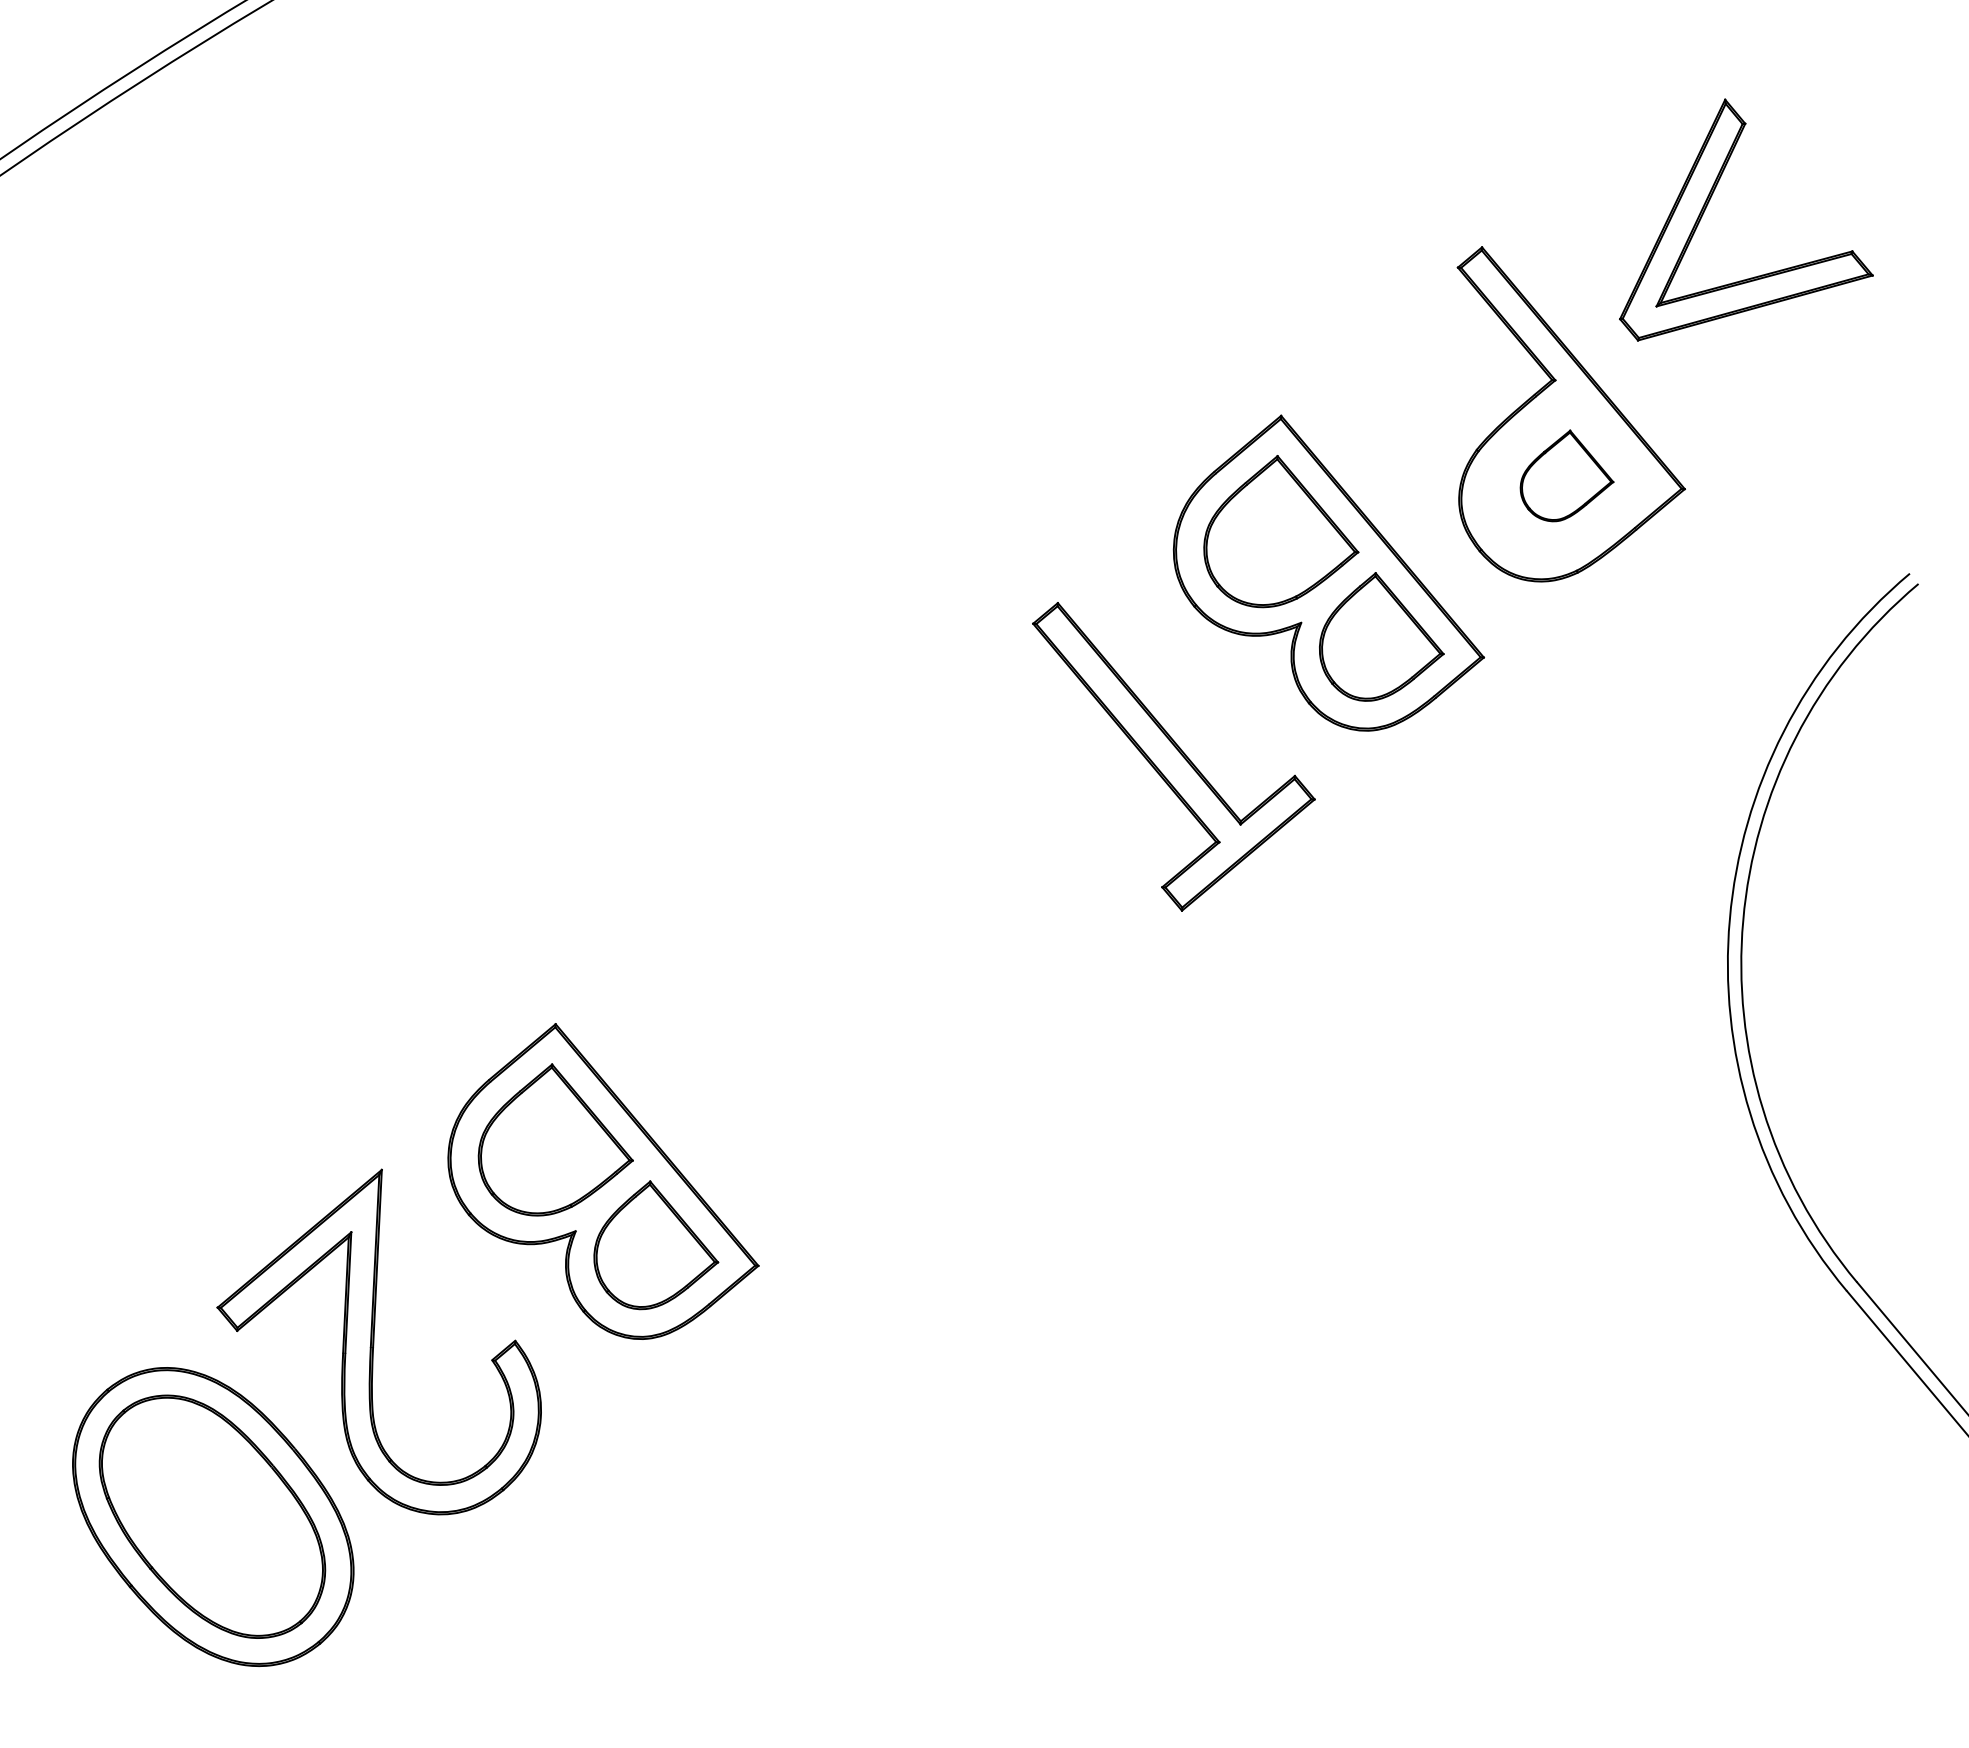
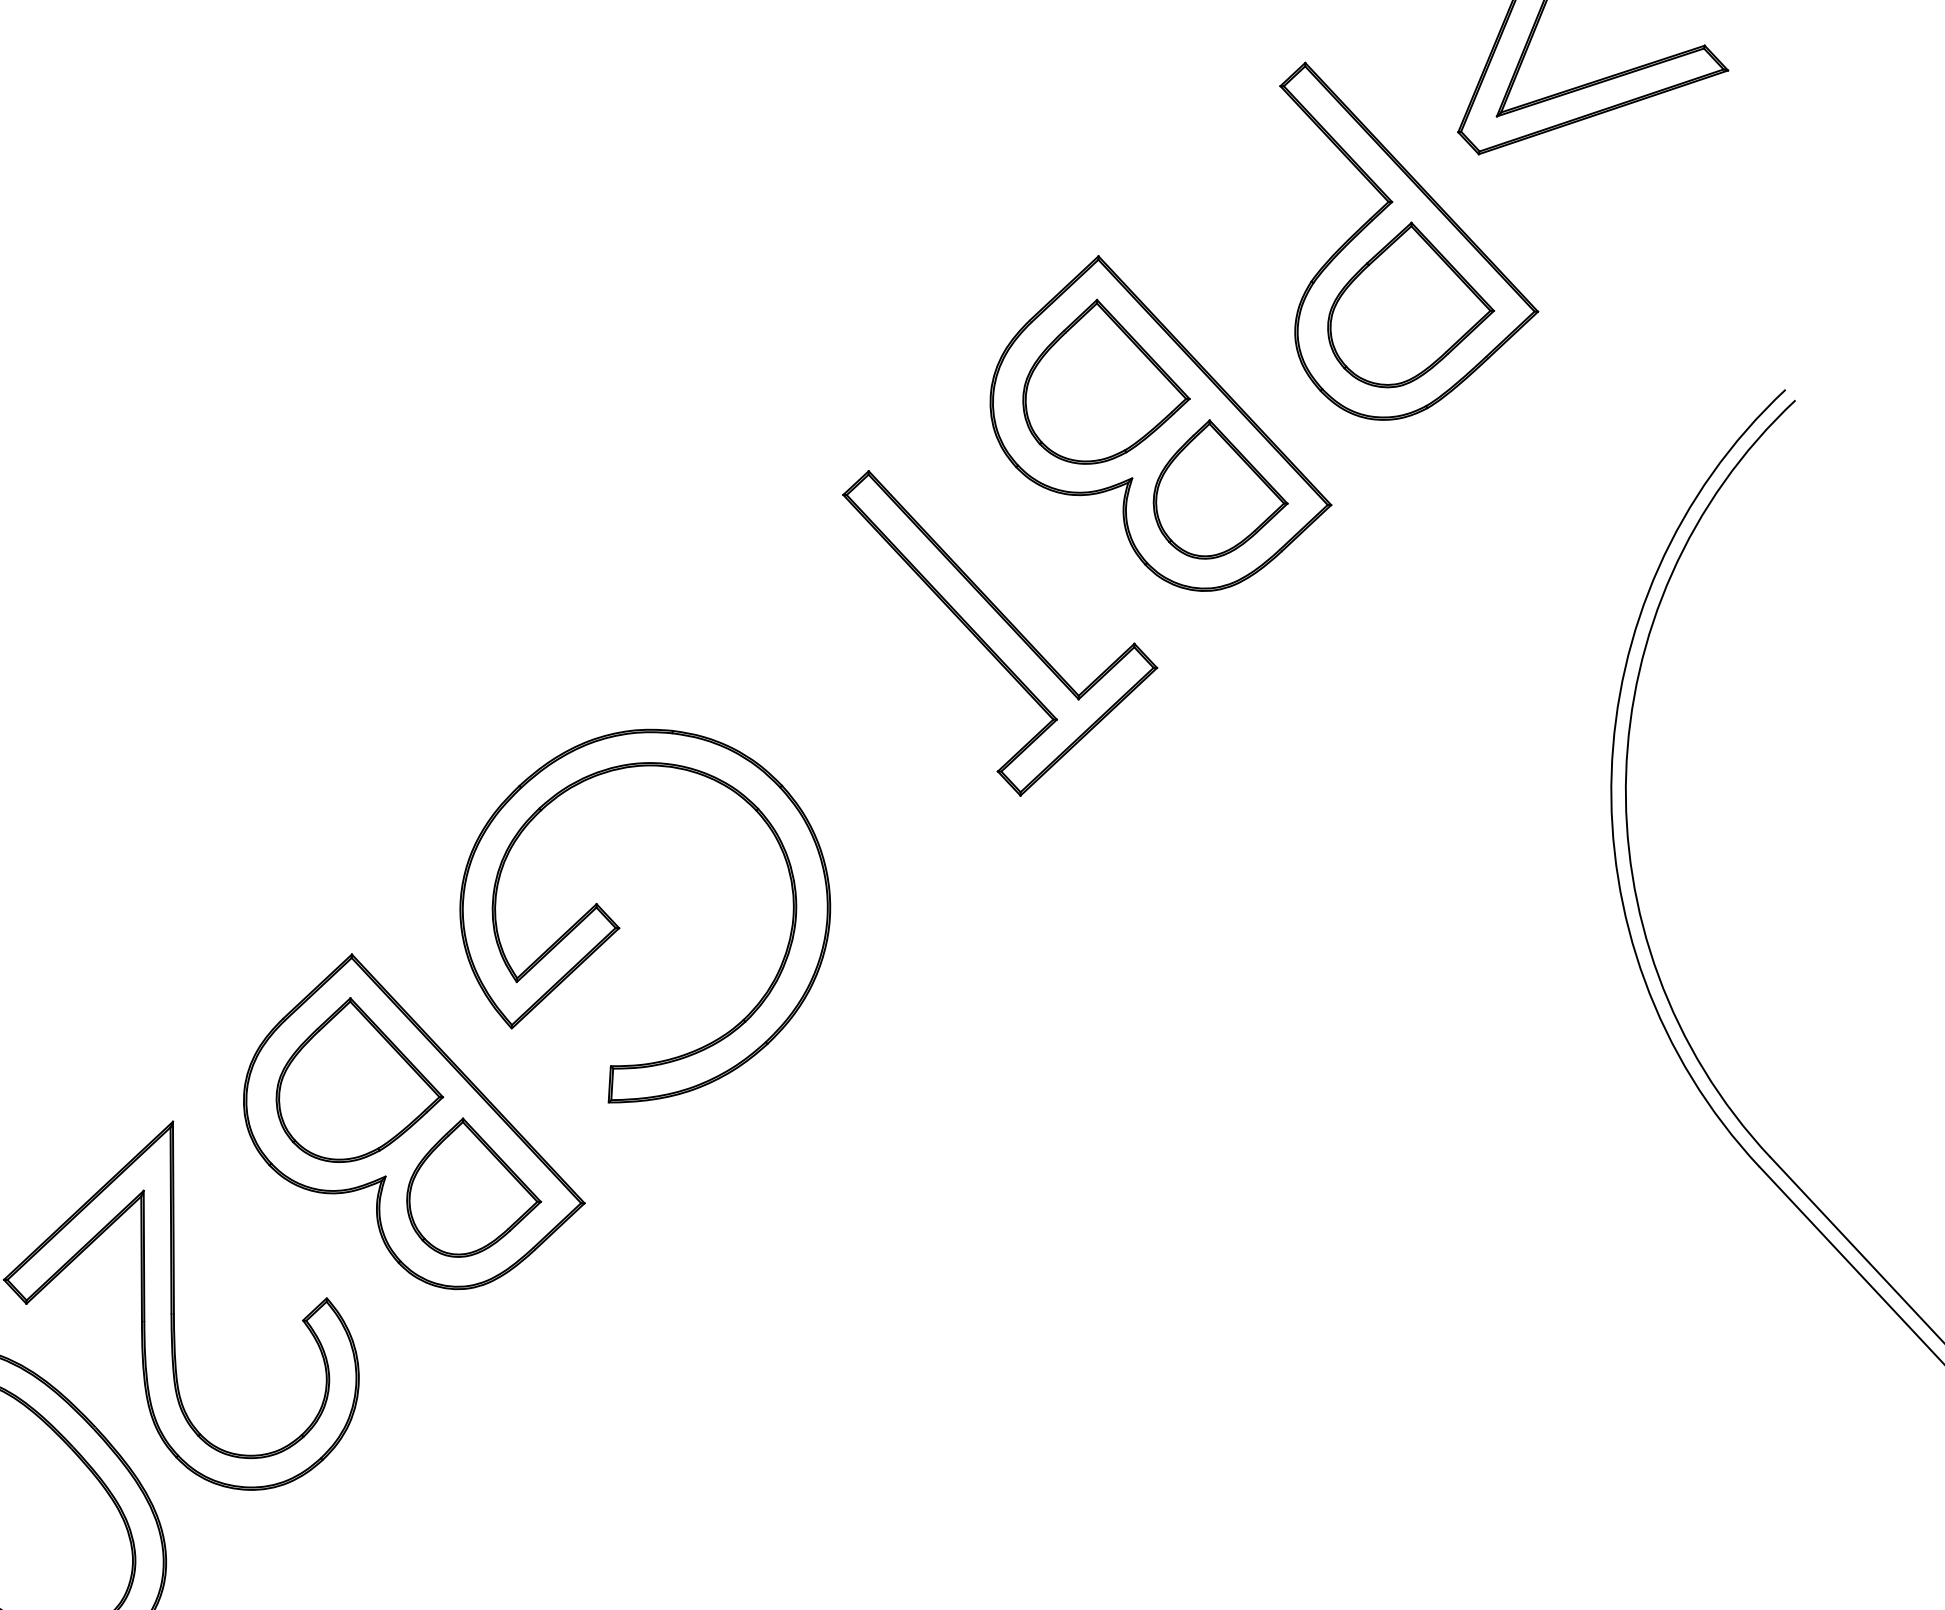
part: (1566, 475) -> (1409, 303), size x1.67
part: (805, 1012) -> (620, 927), added

